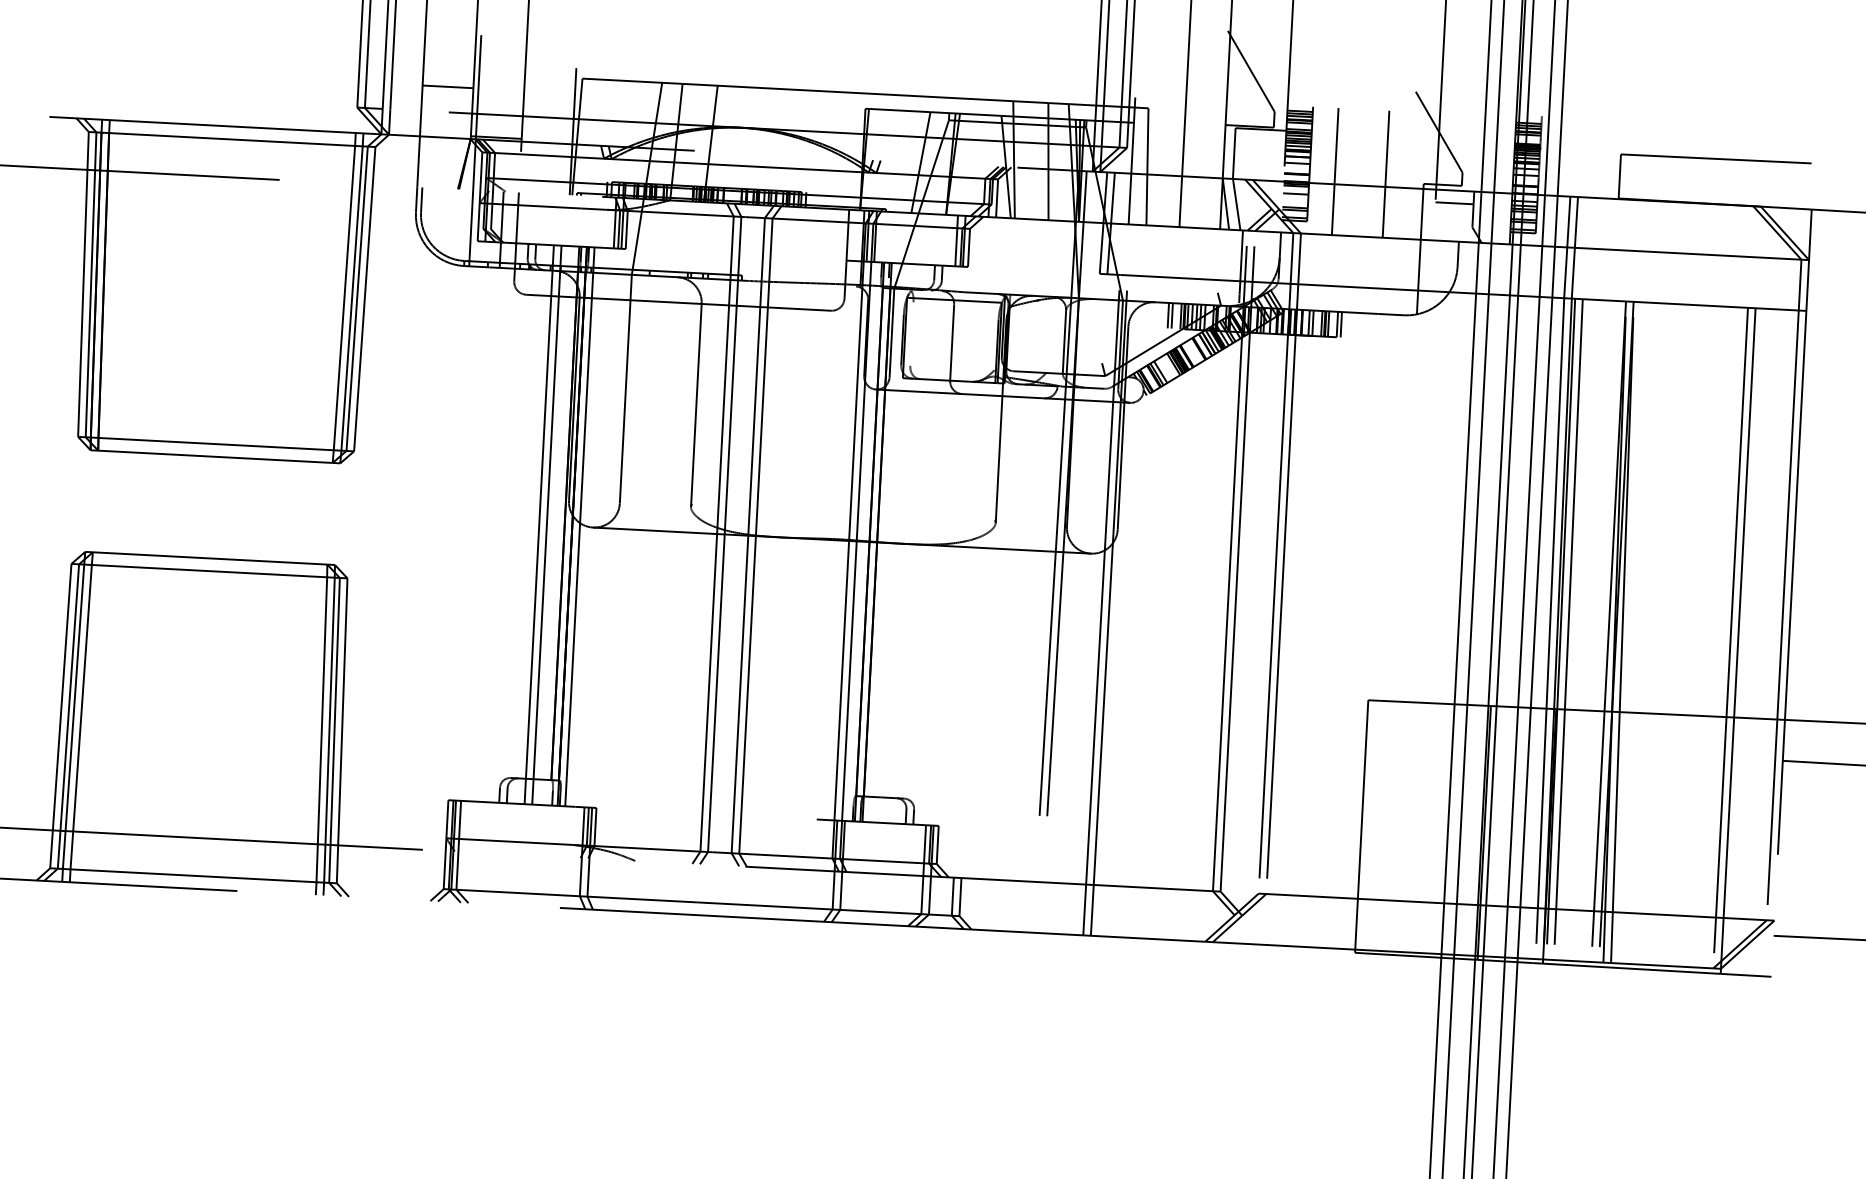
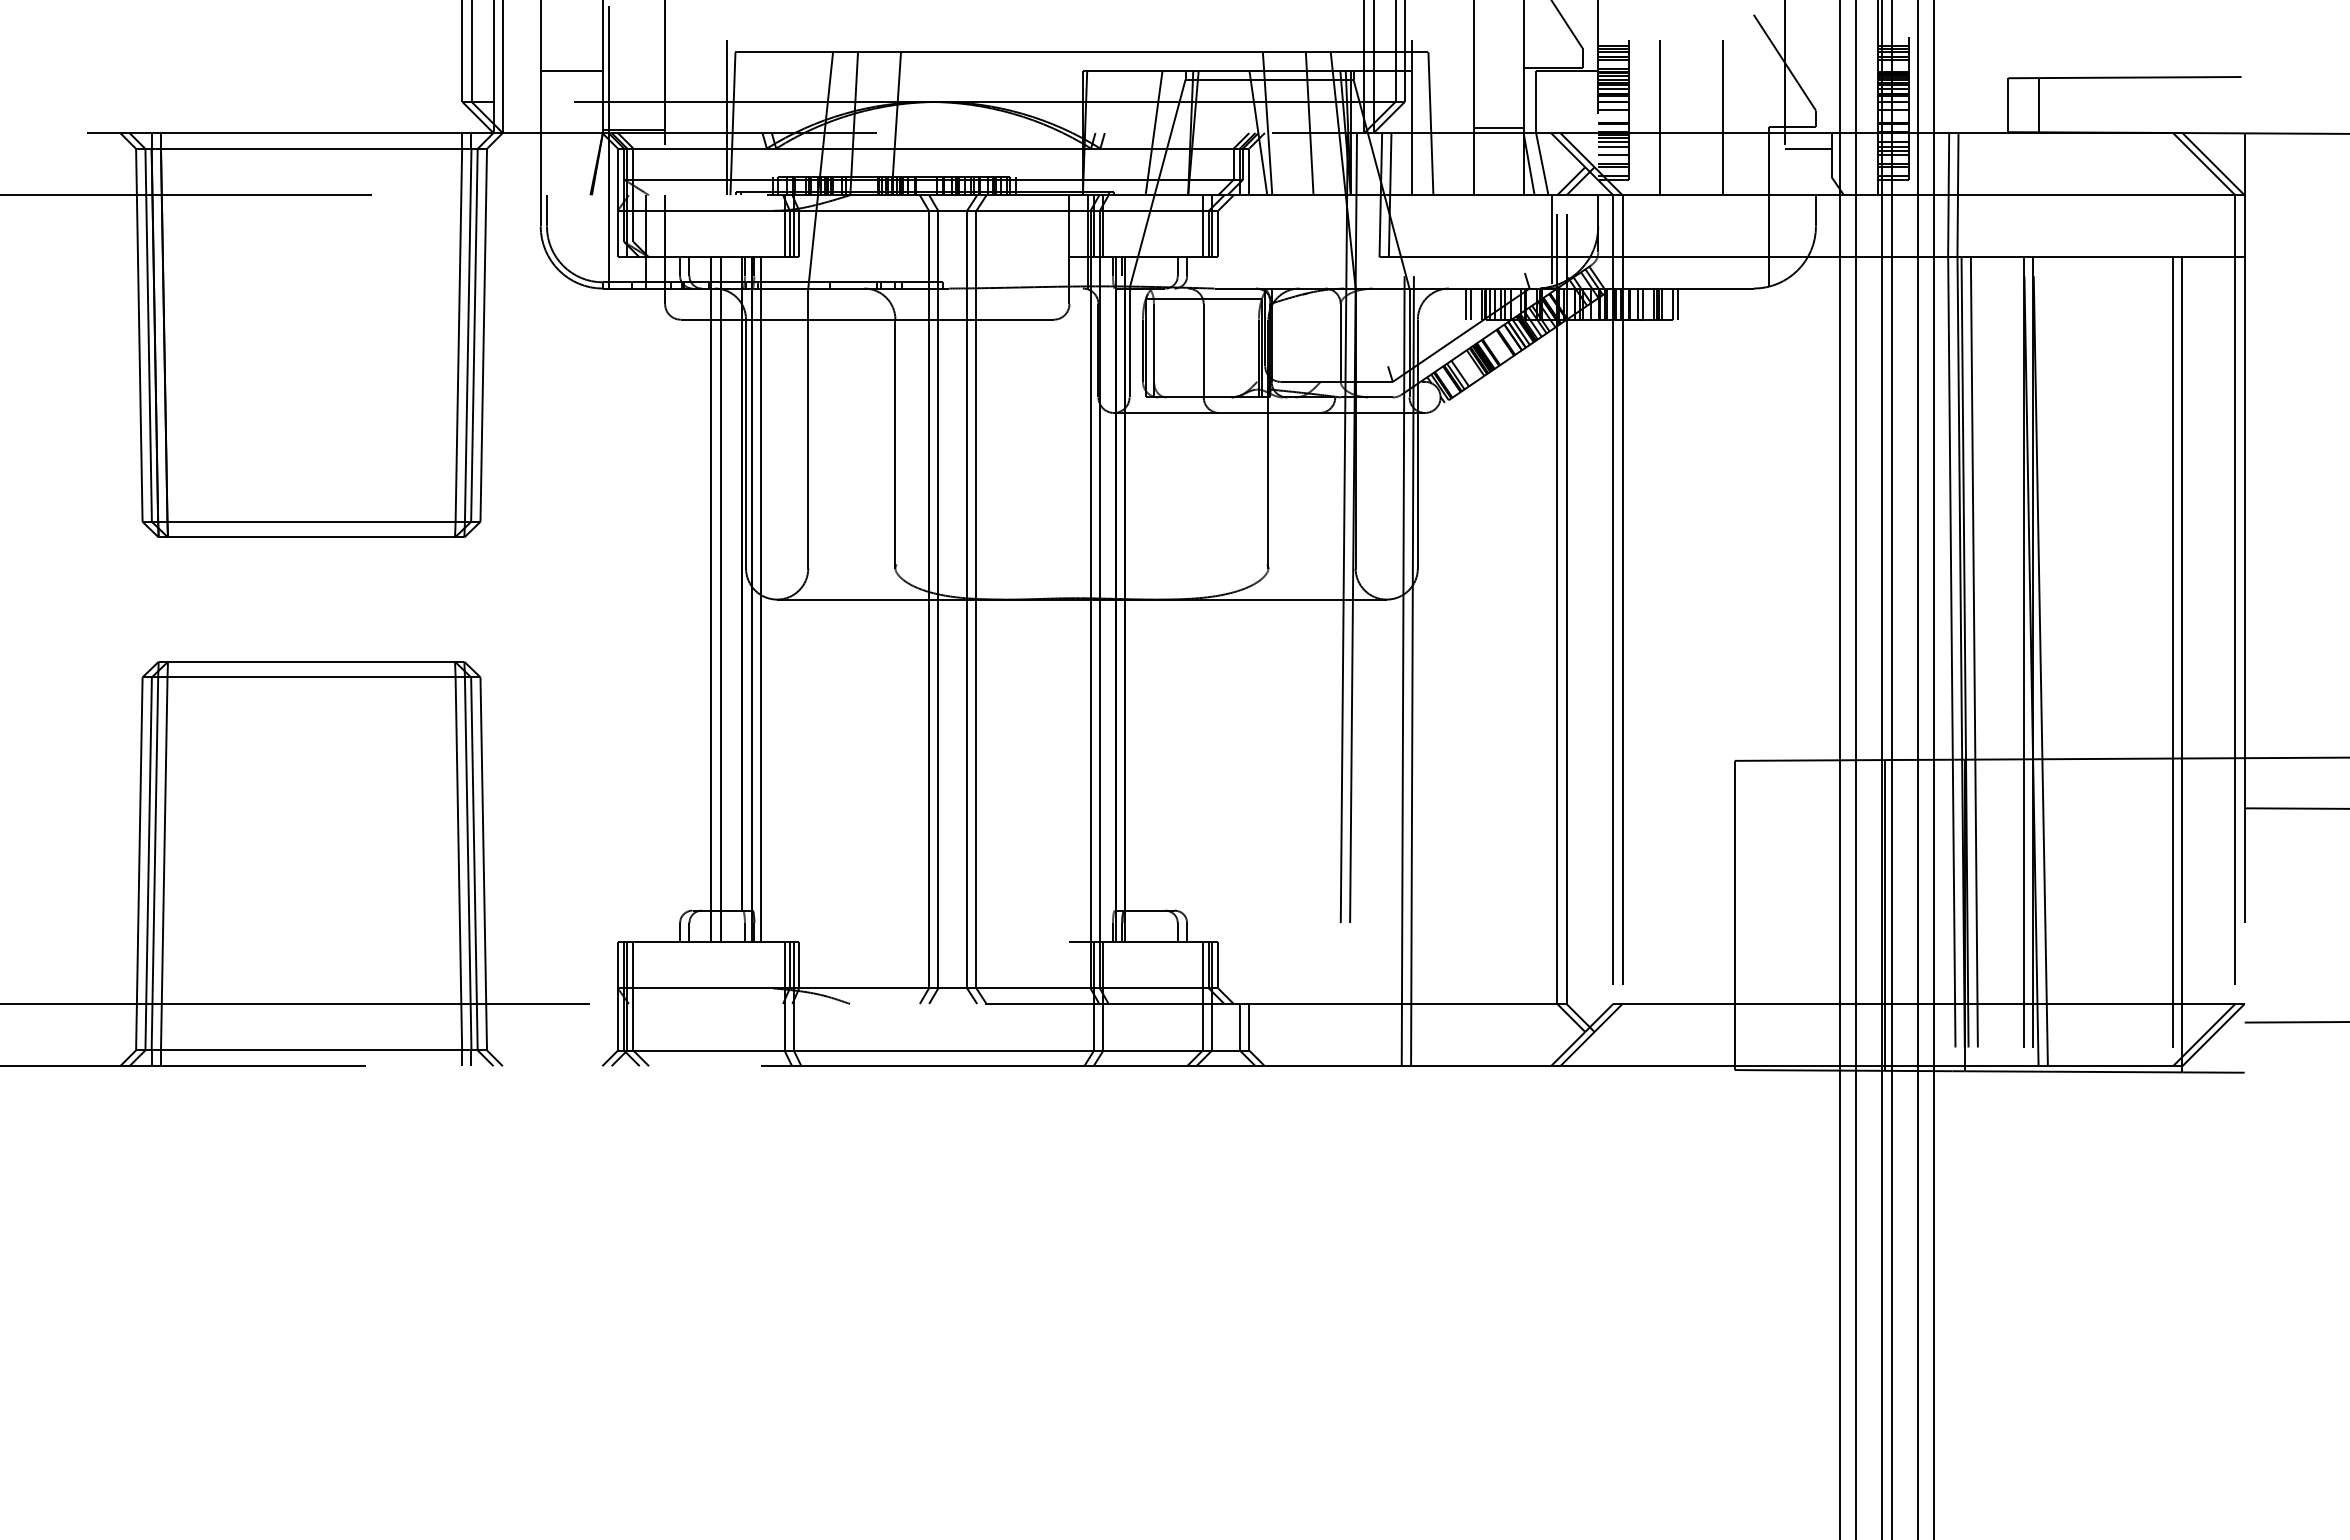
line: (1202, 173) -> (1498, 128), added
line: (1645, 178) -> (2039, 105), added
line: (1295, 189) -> (1613, 141), added
line: (1295, 199) -> (1613, 154), added
line: (911, 340) -> (1154, 350), added

